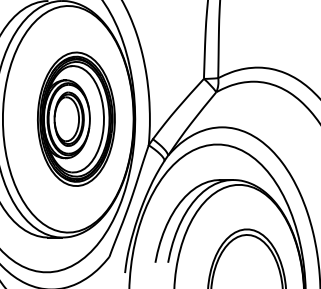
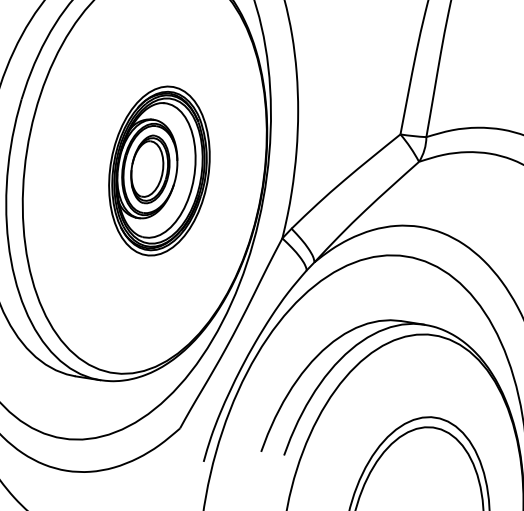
part: (76, 118) -> (159, 169), size x0.7

